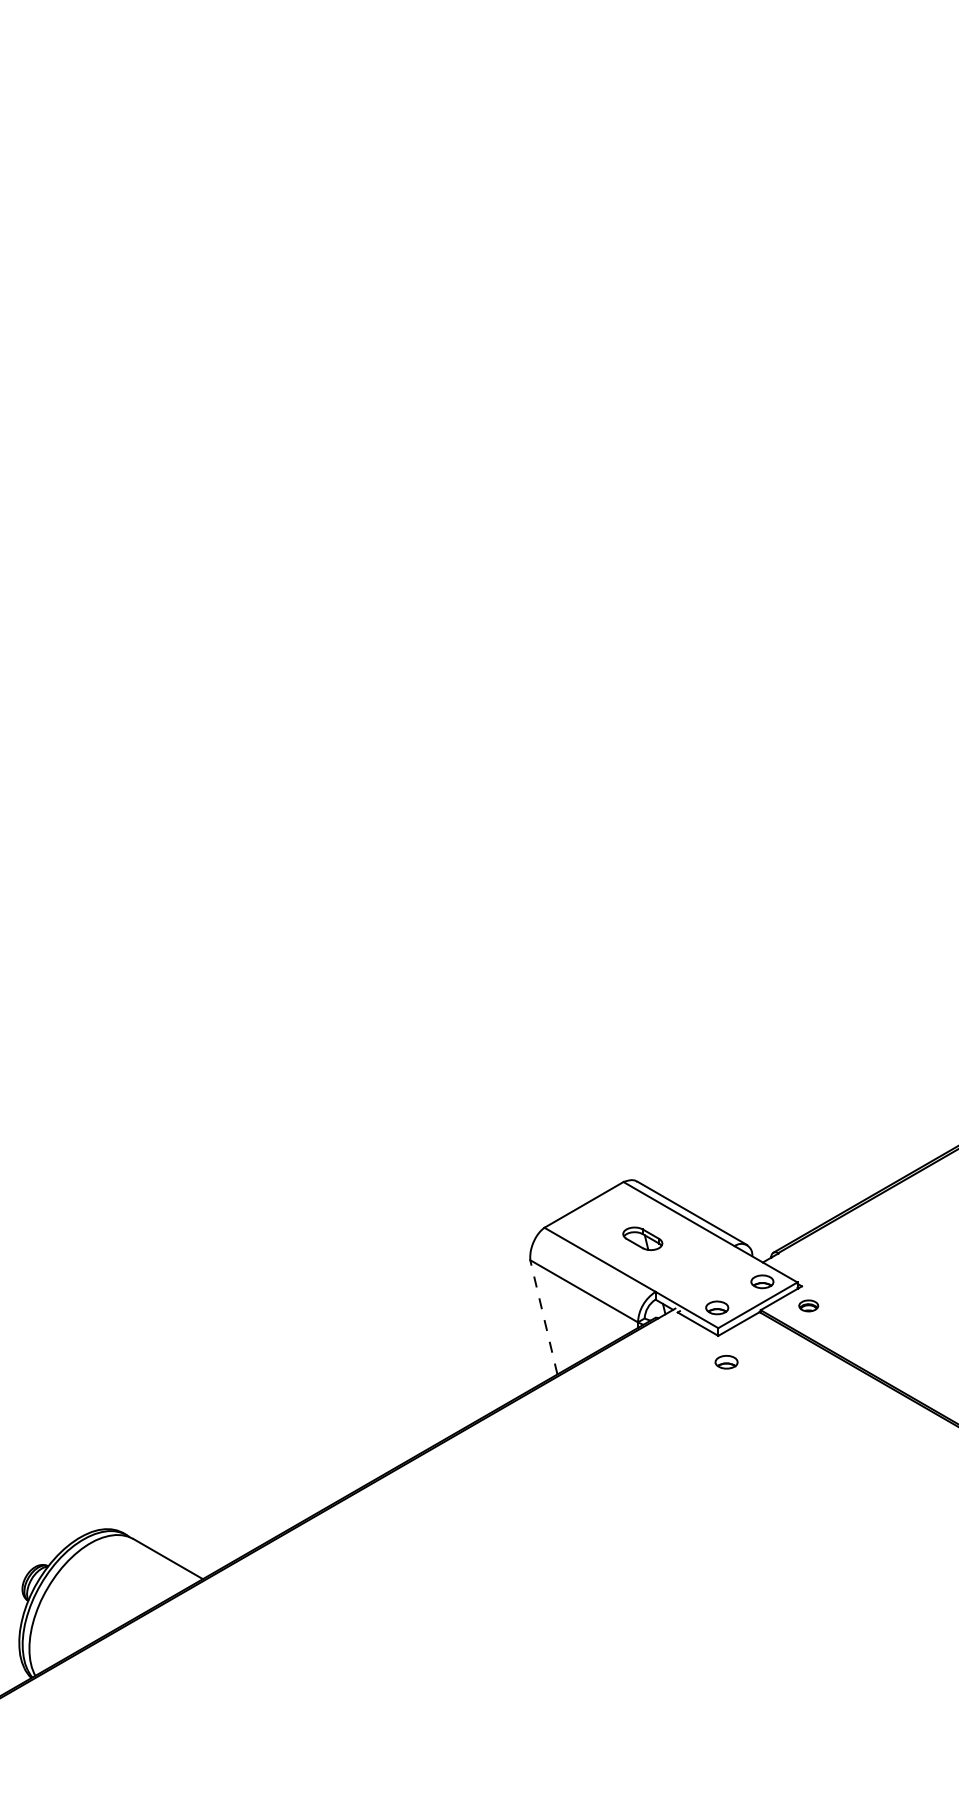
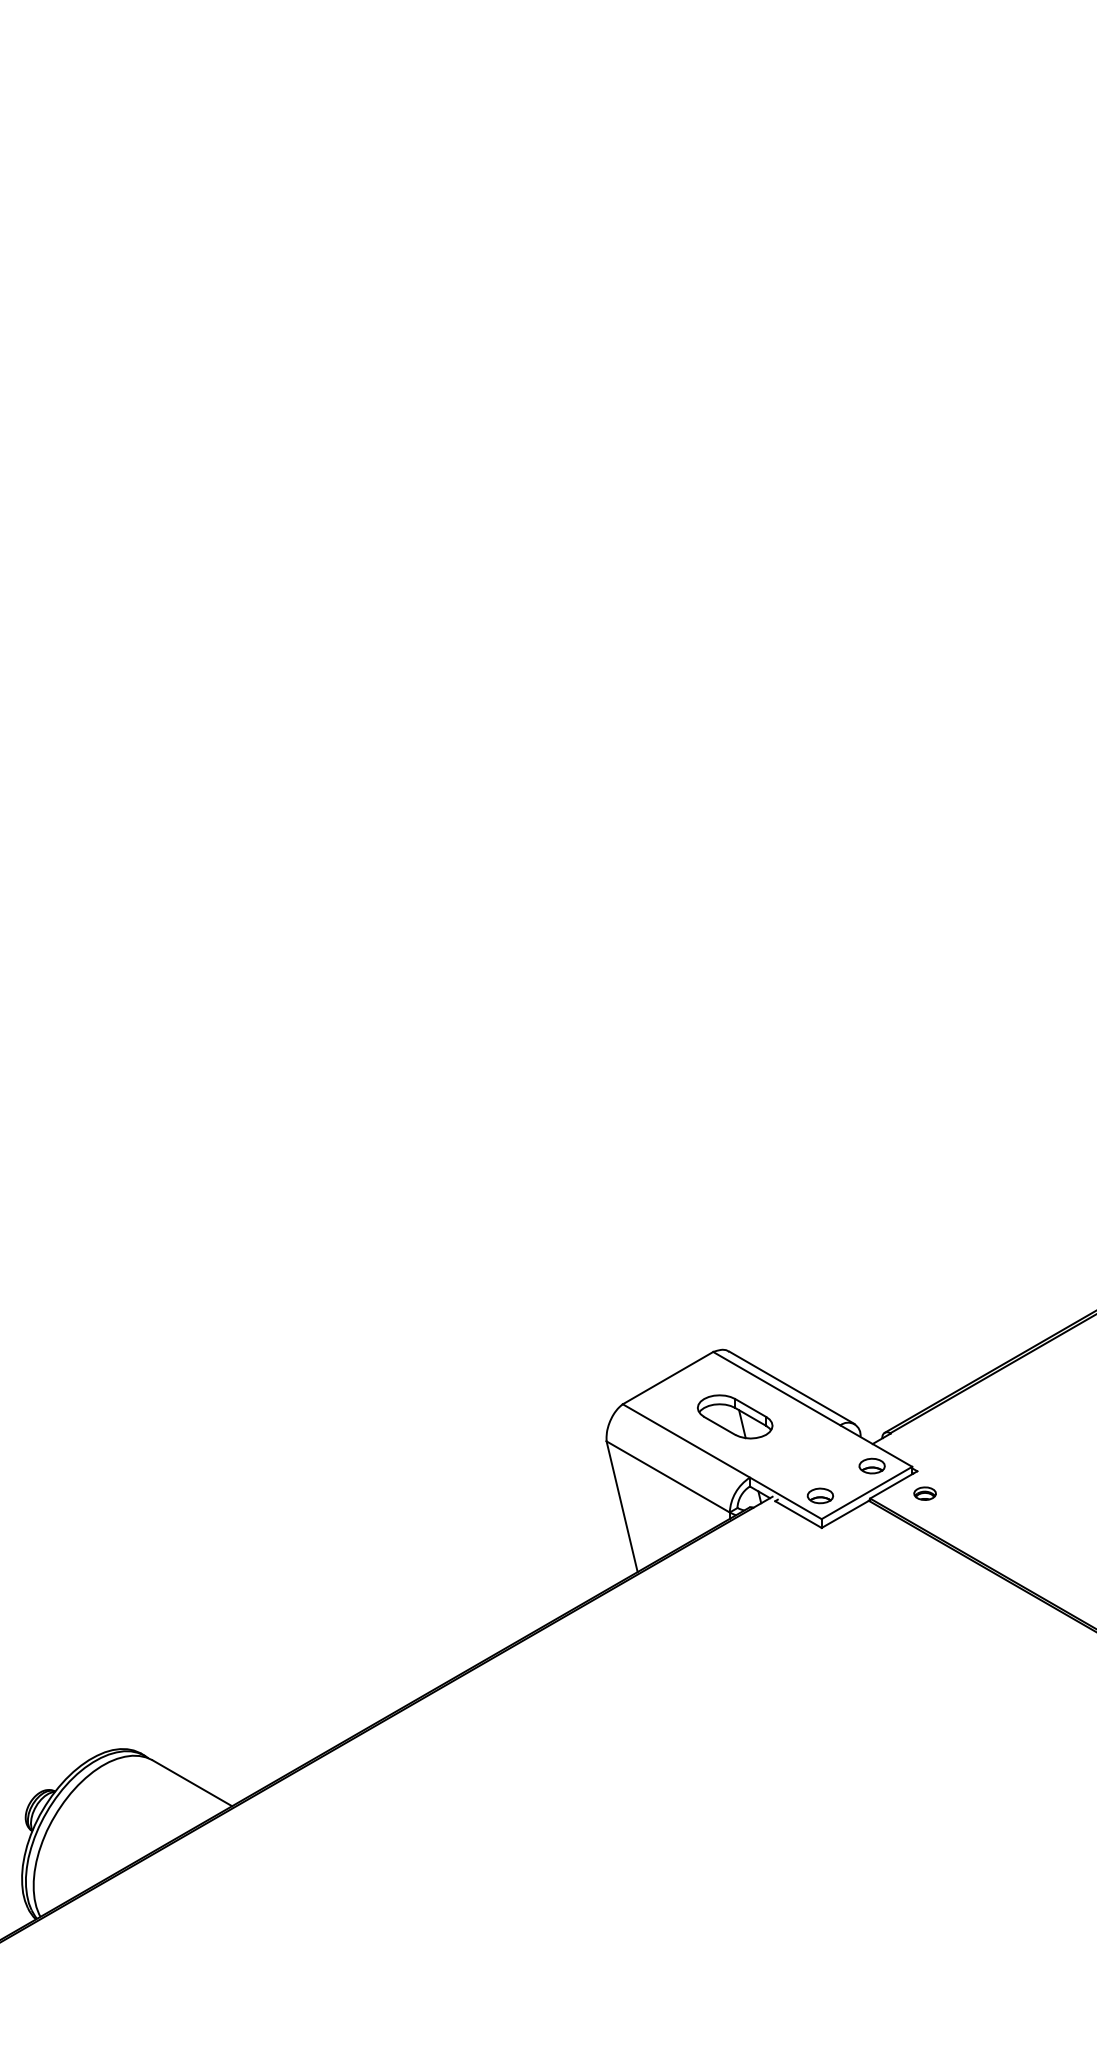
part: (642, 1238) -> (735, 1416), size x1.67
line: (544, 1317) -> (622, 1506), dashed -> solid
part: (726, 1361) -> (830, 1557), removed

